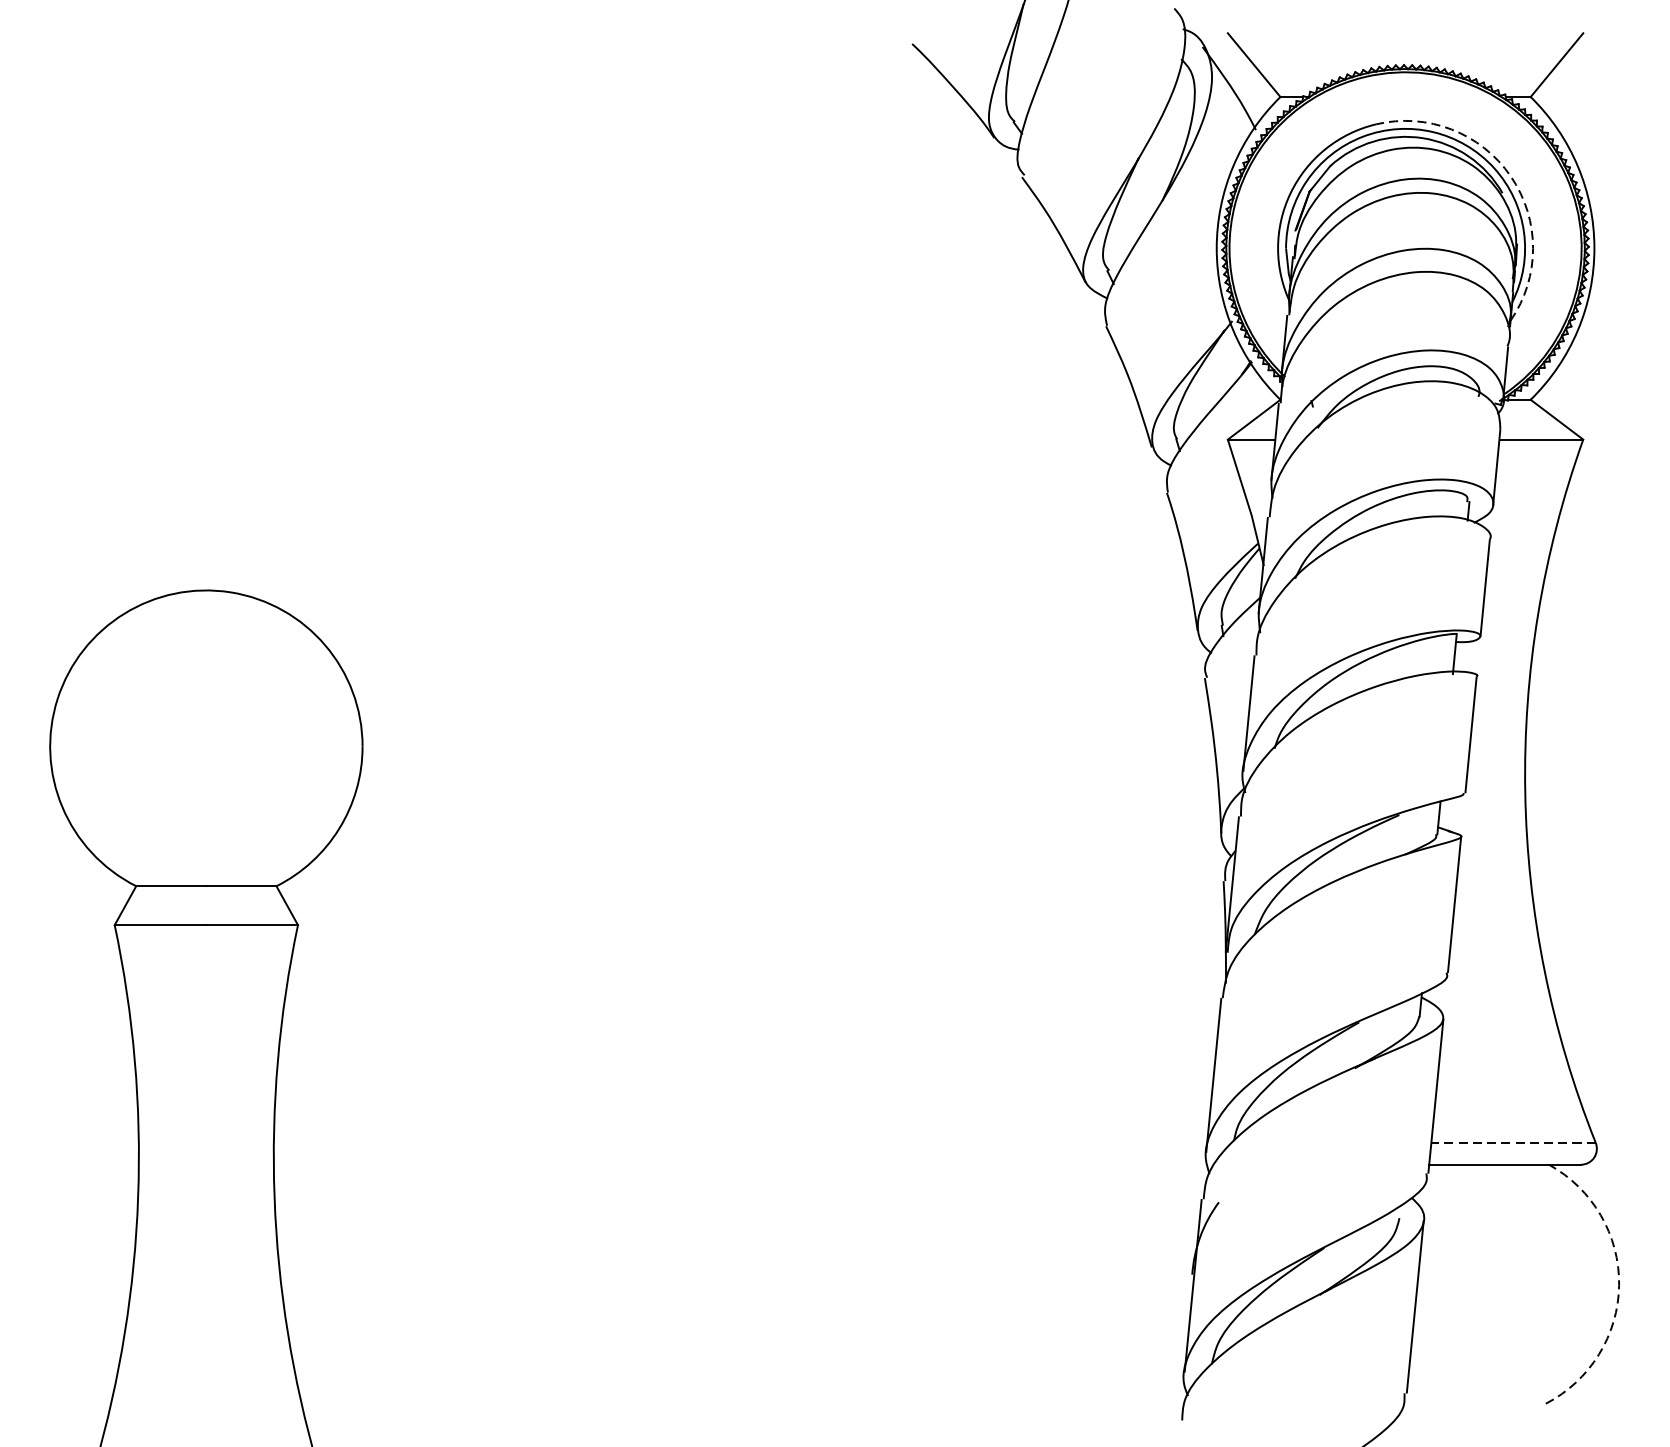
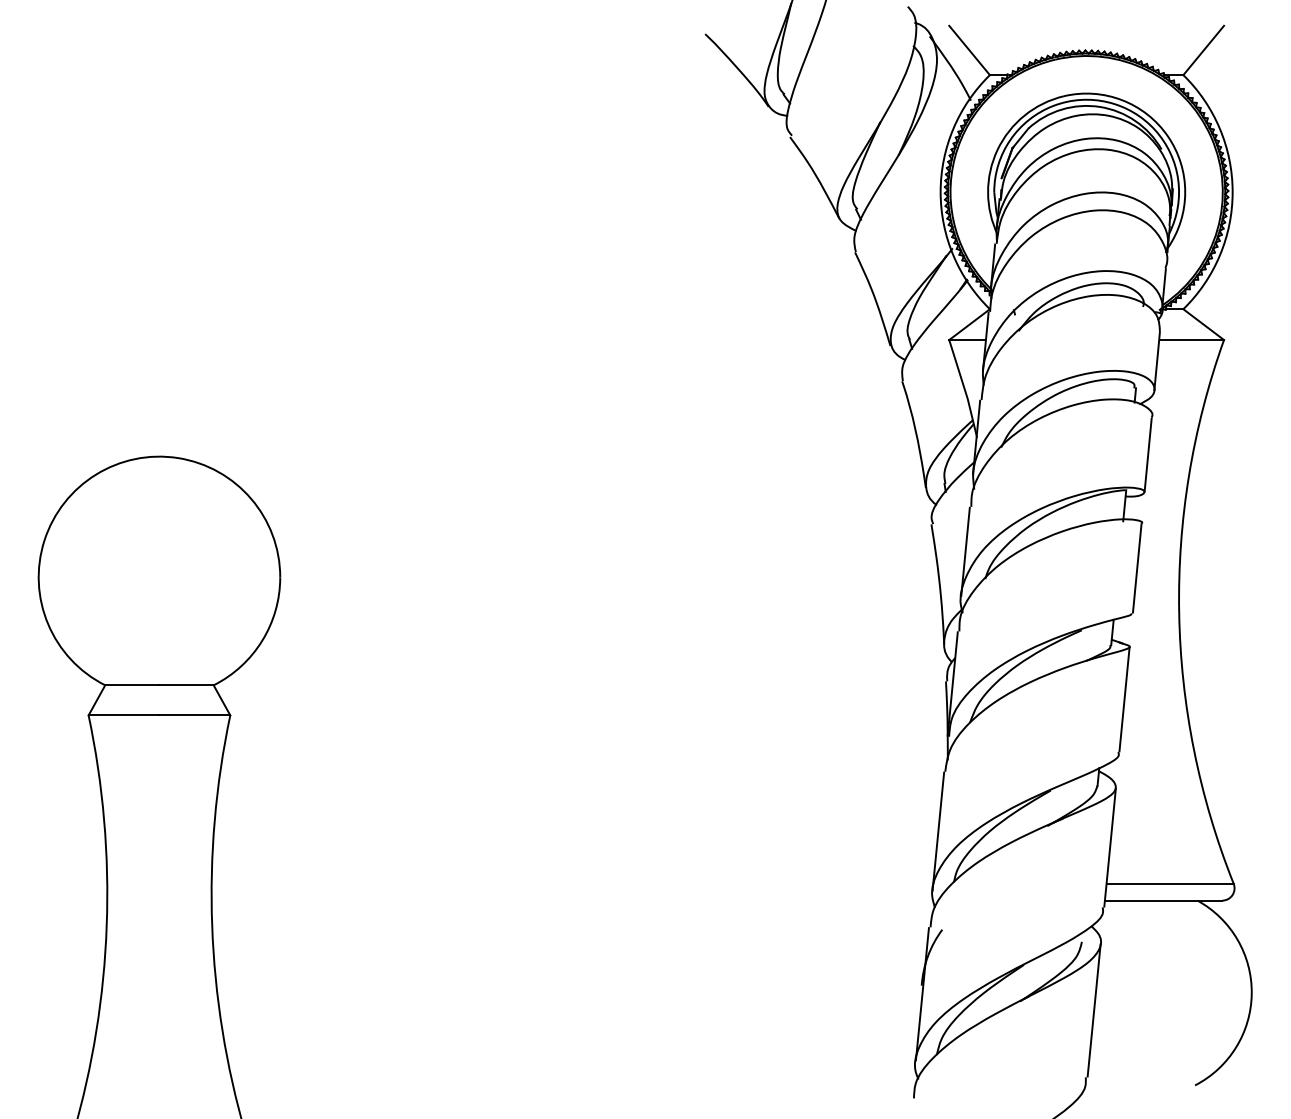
arc: (1510, 176) -> (1167, 136), dashed -> solid
line: (1514, 1142) -> (1170, 883), dashed -> solid
arc: (1618, 1284) -> (1251, 993), dashed -> solid

